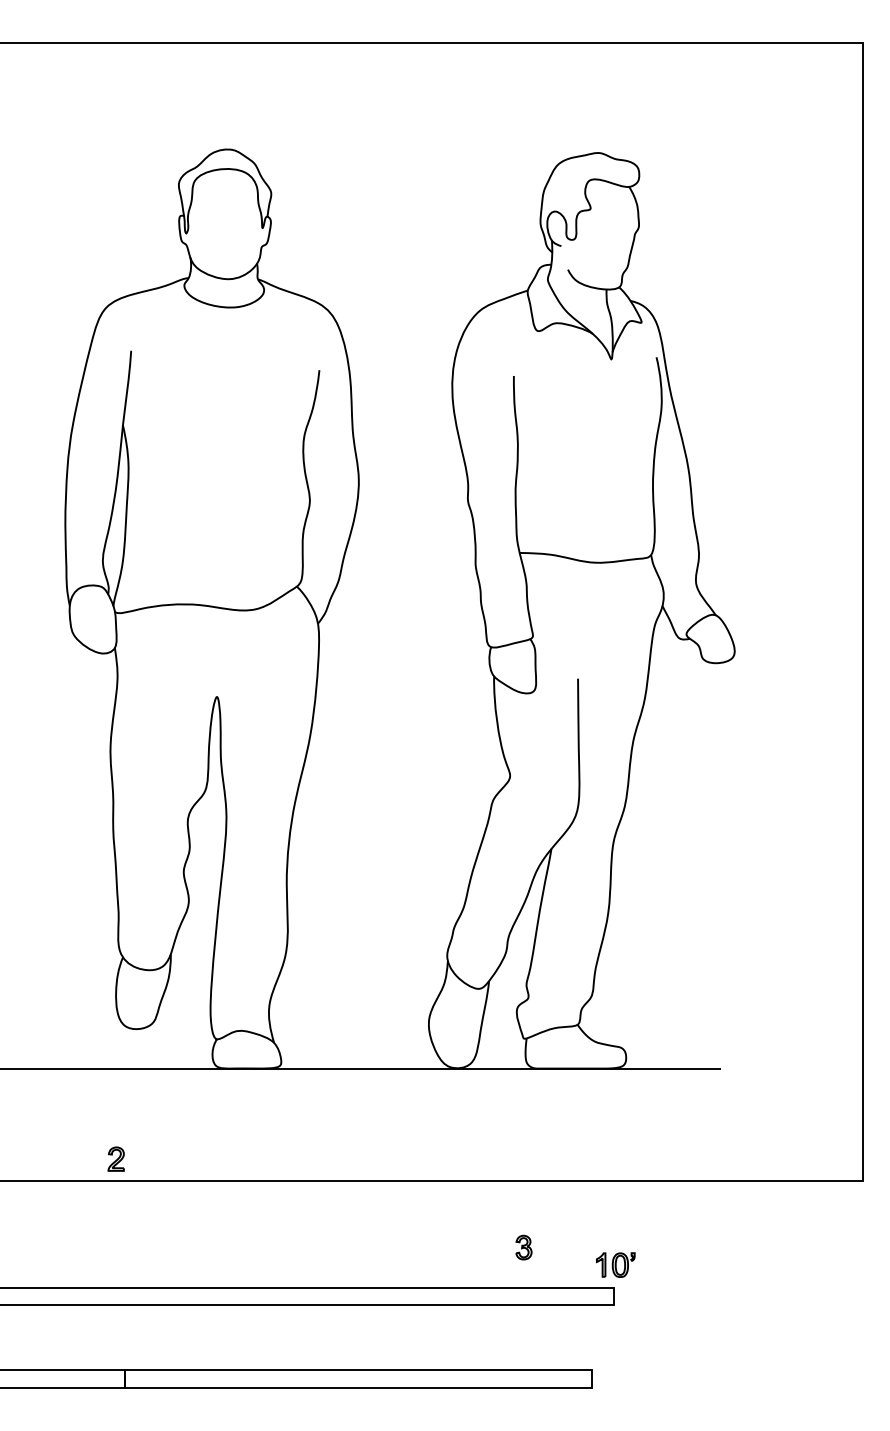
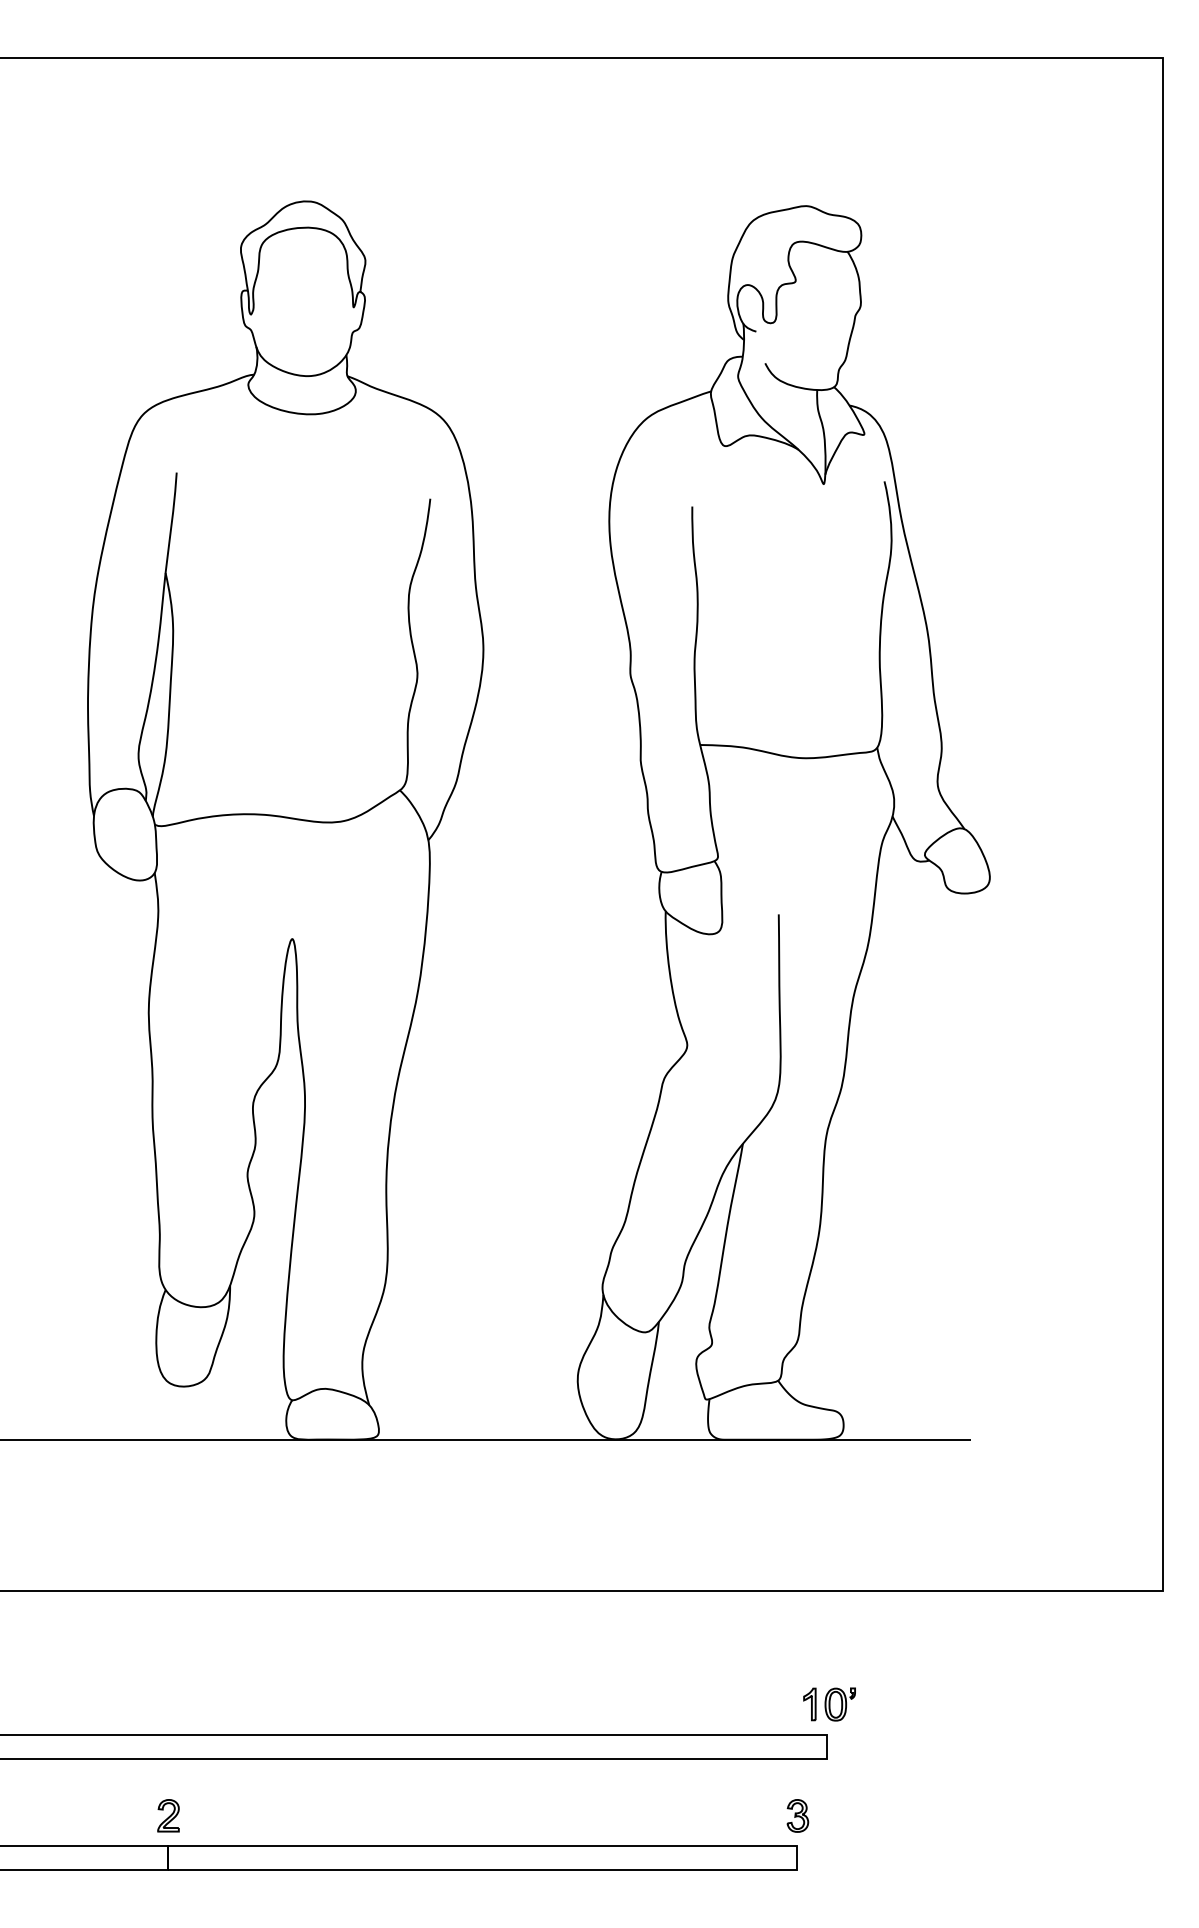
part: (116, 1158) -> (168, 1815), moved
part: (523, 1247) -> (797, 1815), moved

